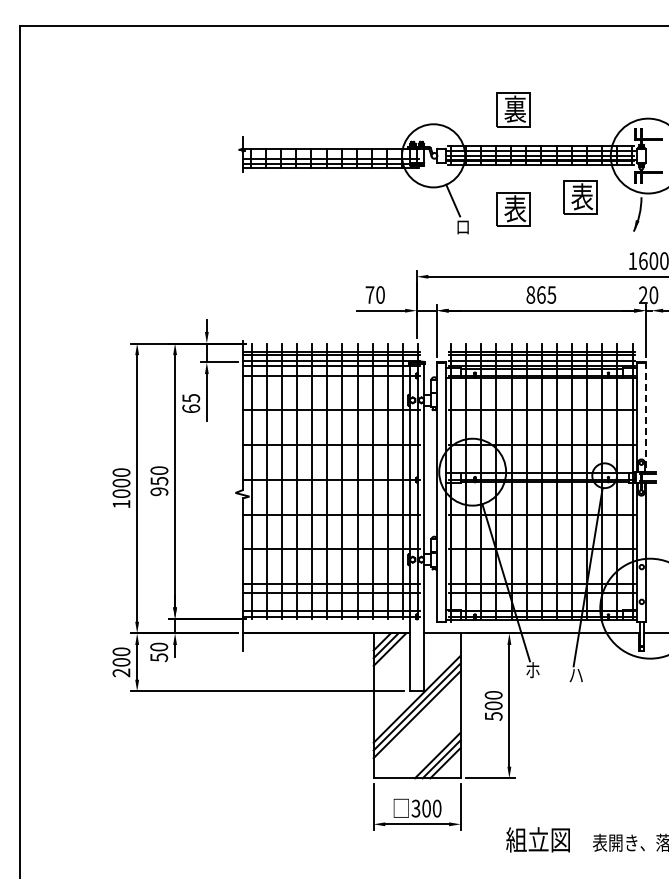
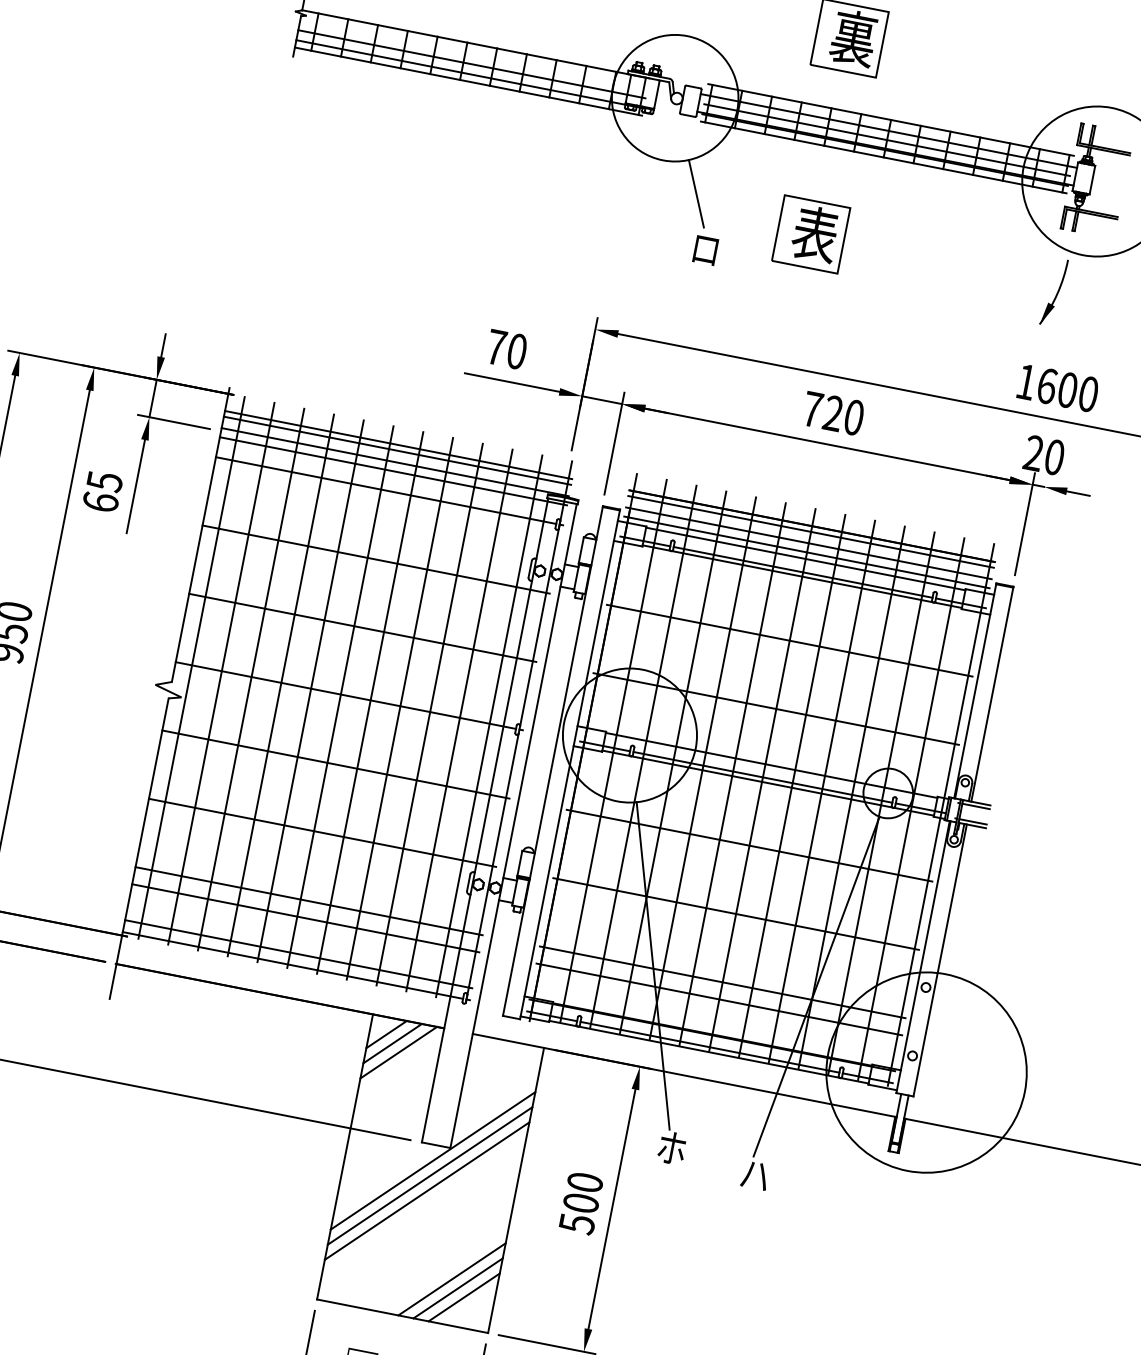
part: (580, 197) -> (948, 236), removed
text: (541, 294) -> (833, 412), 865 -> 720
line: (646, 417) -> (992, 695), dashed -> solid

